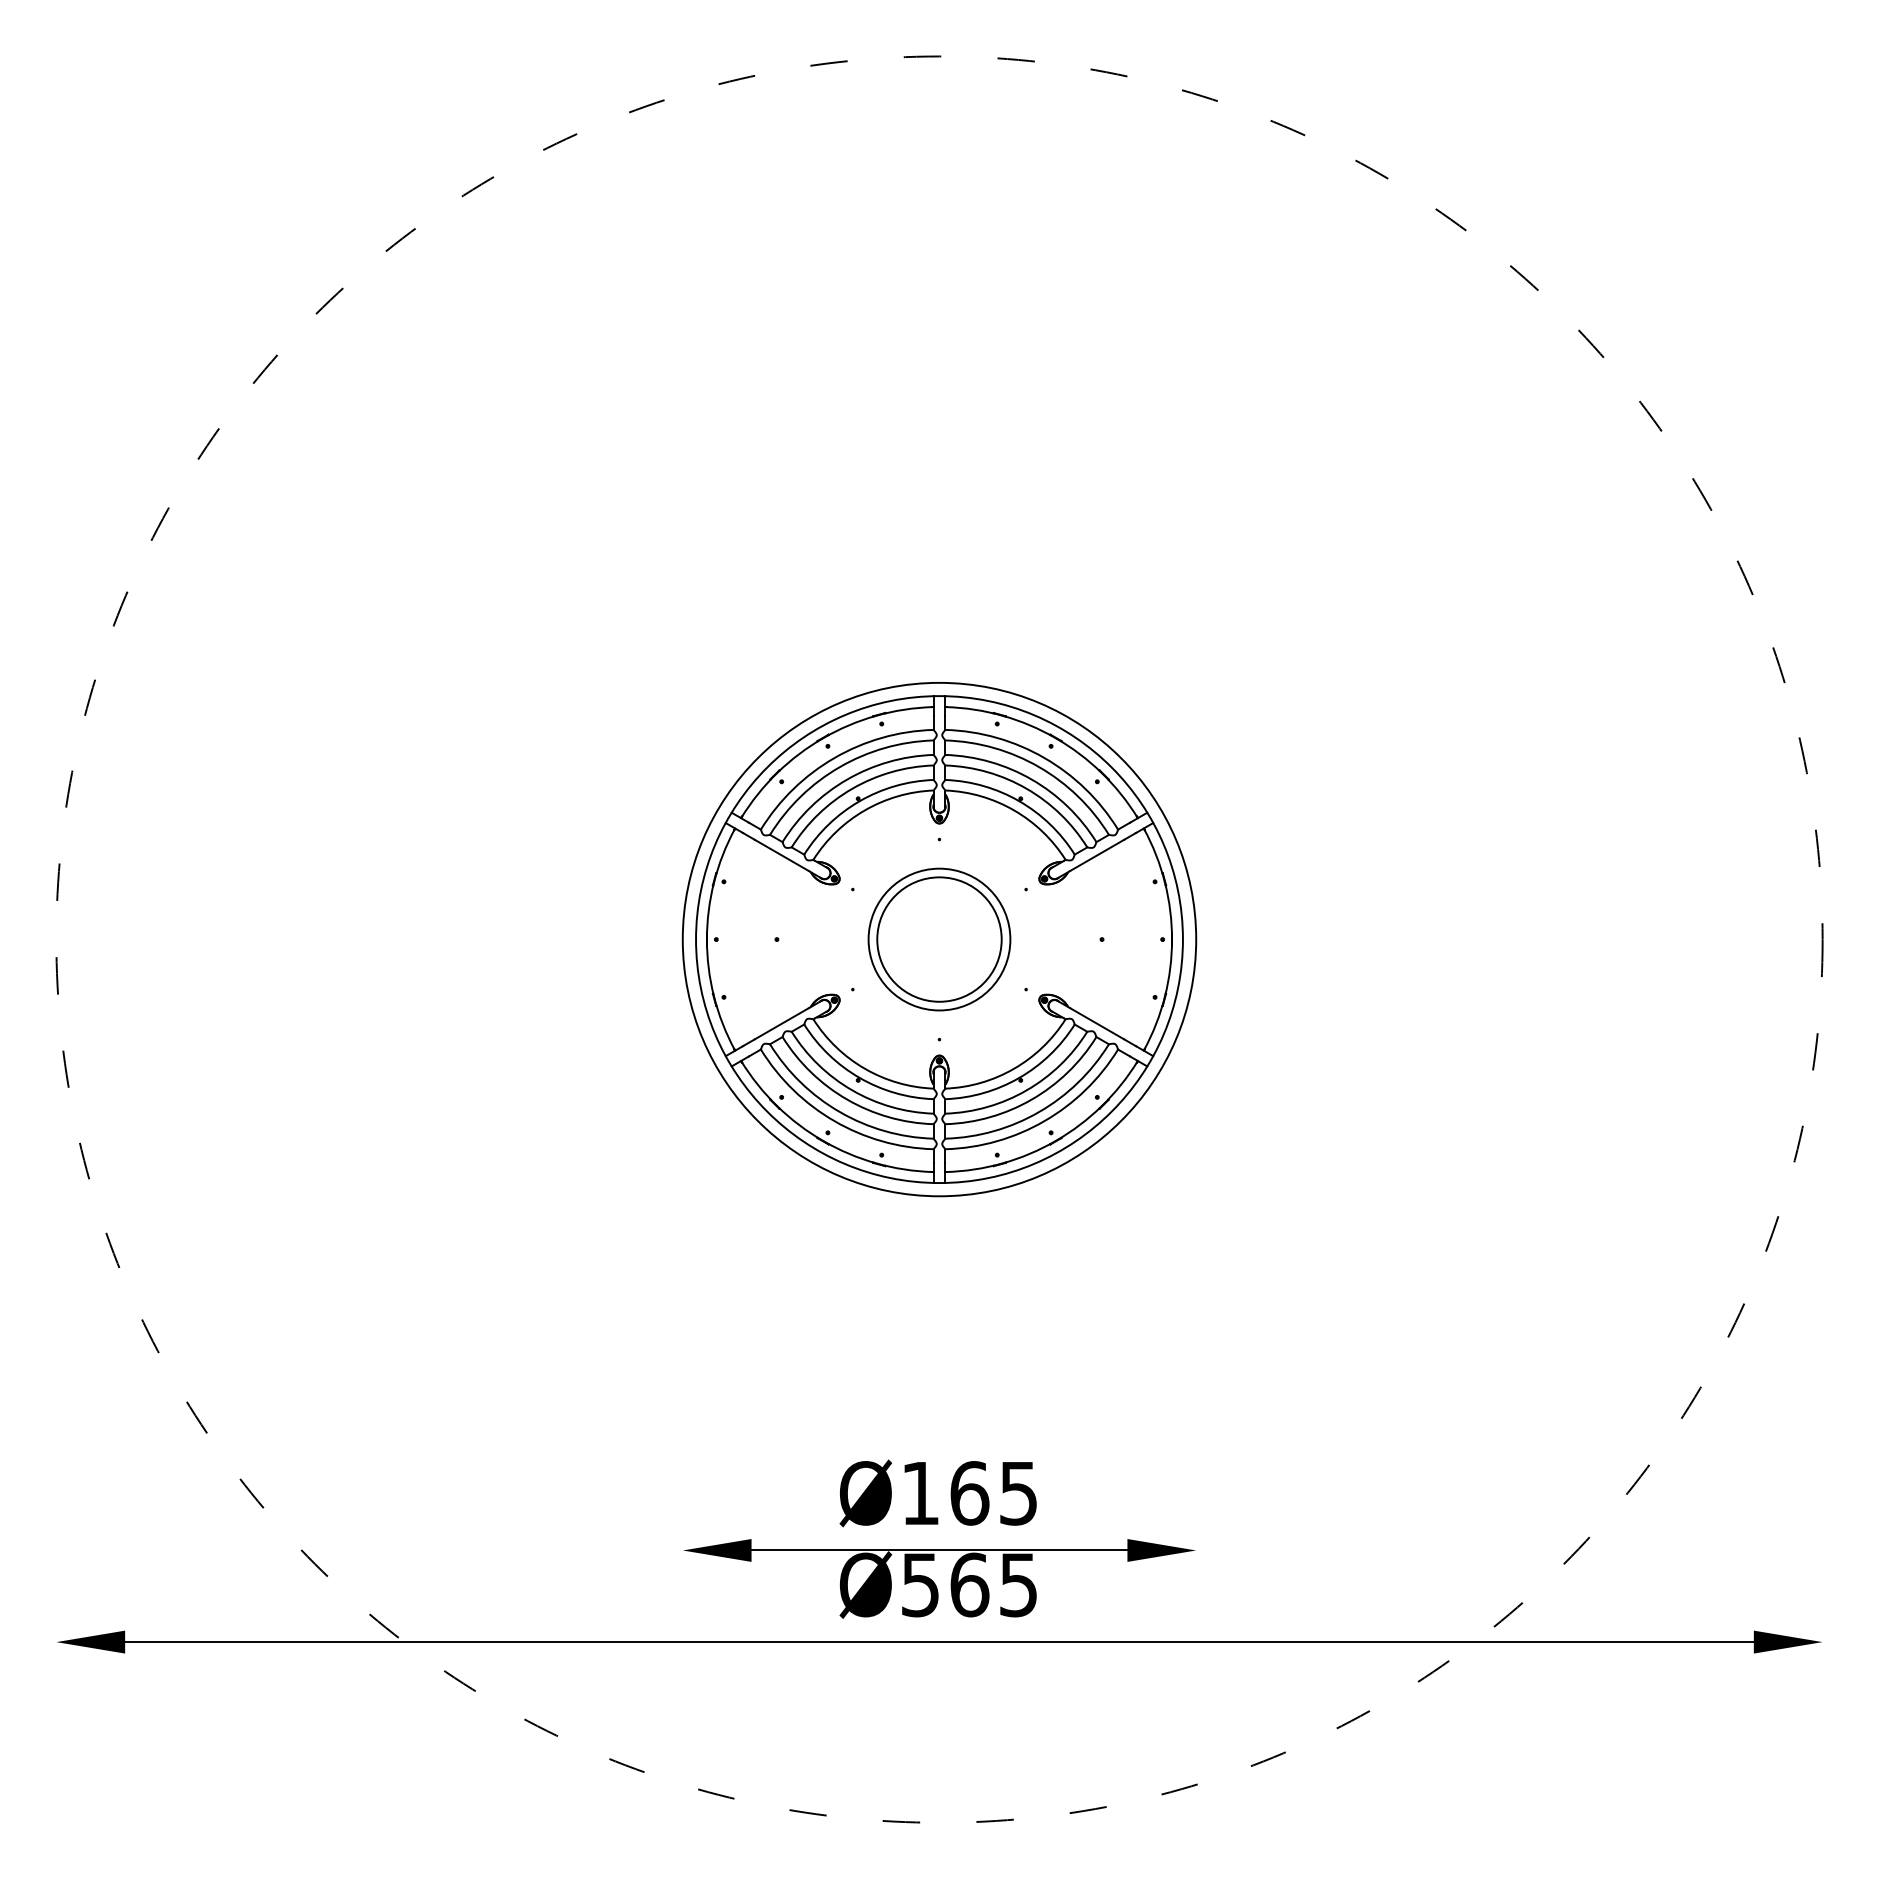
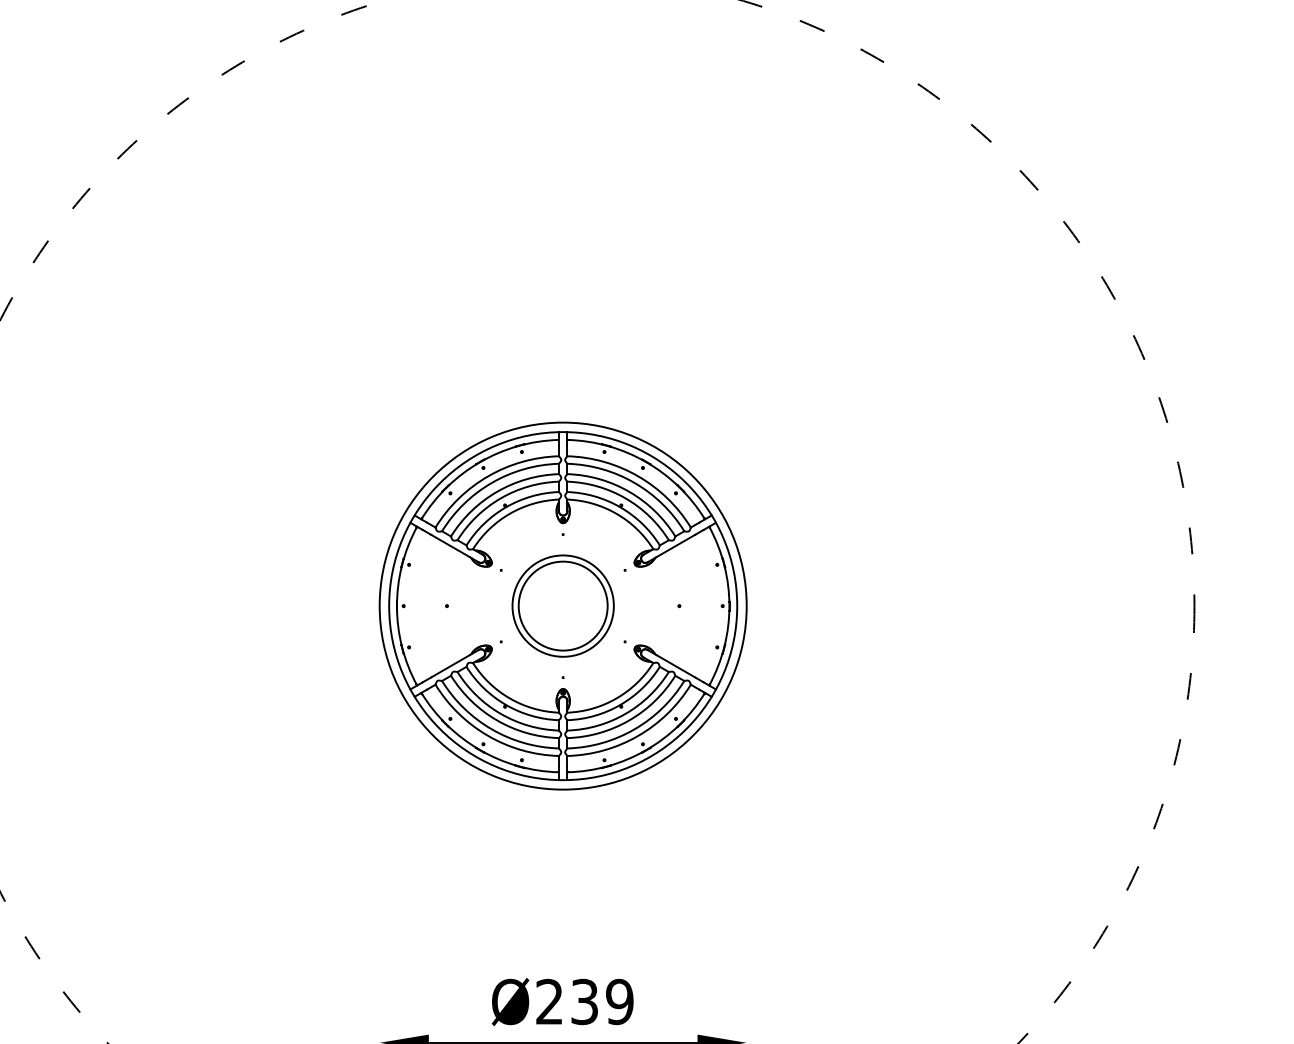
text: (969, 1493) -> (584, 1002), Ø165 -> Ø239

